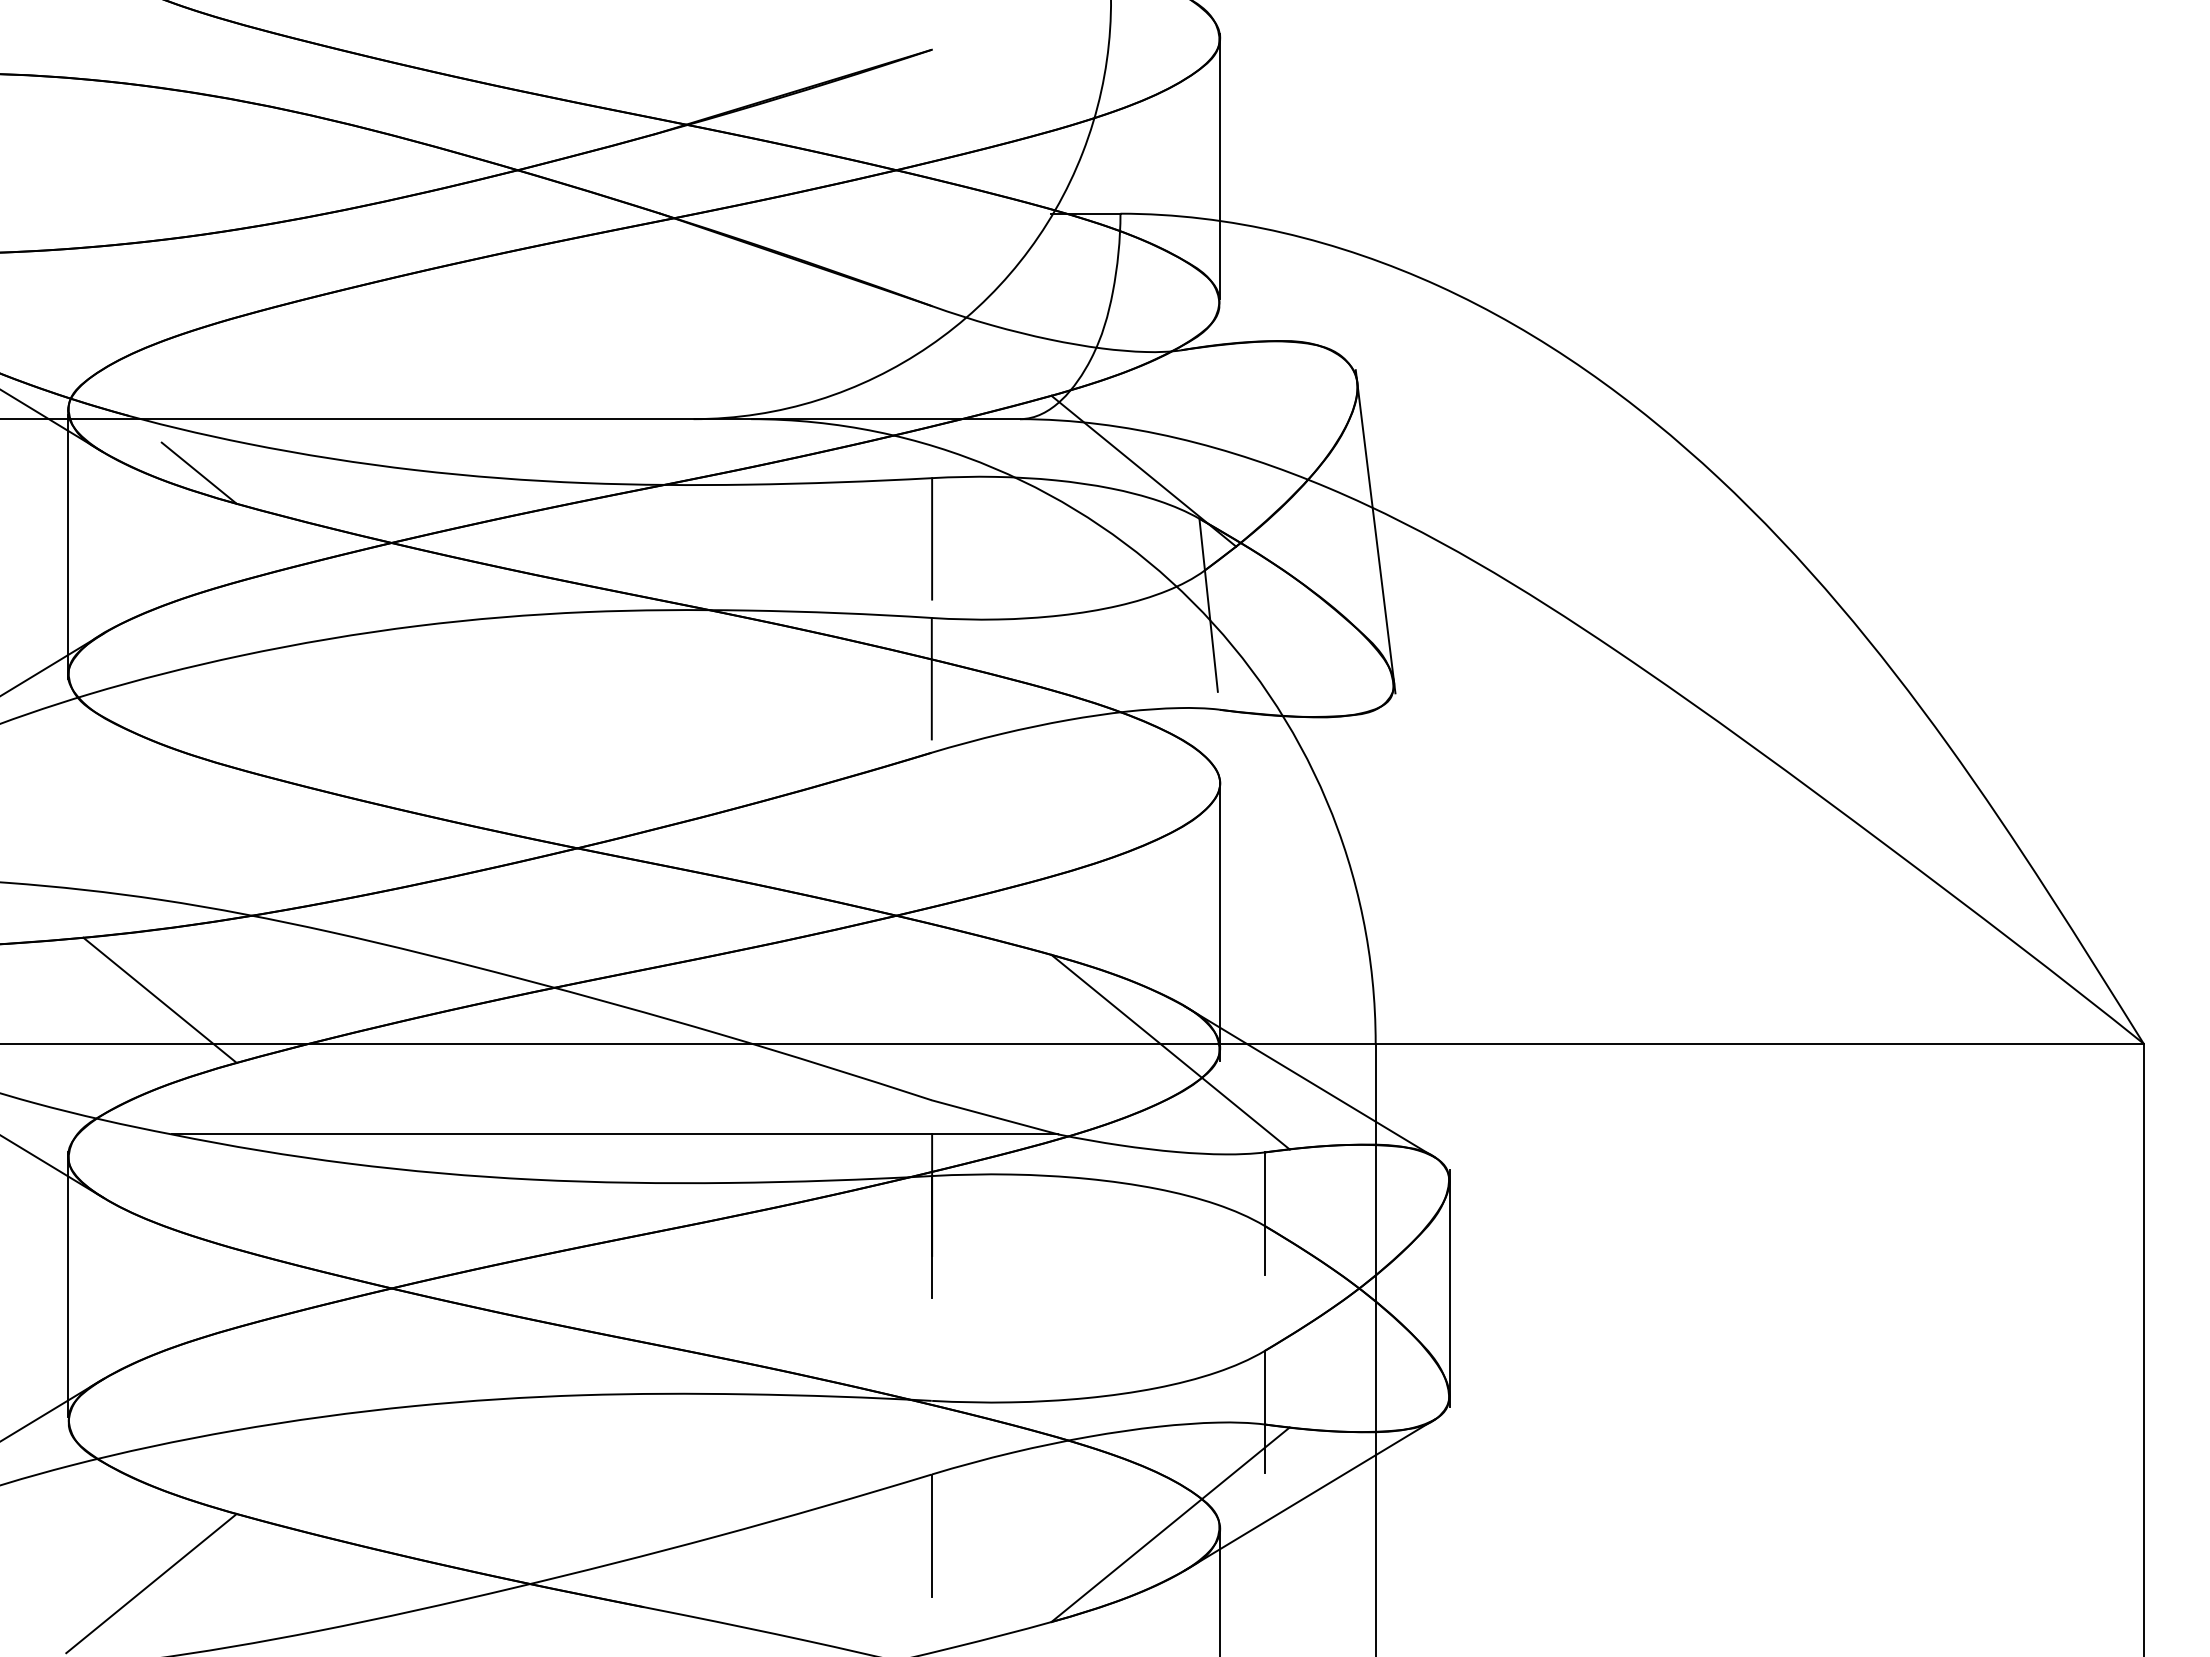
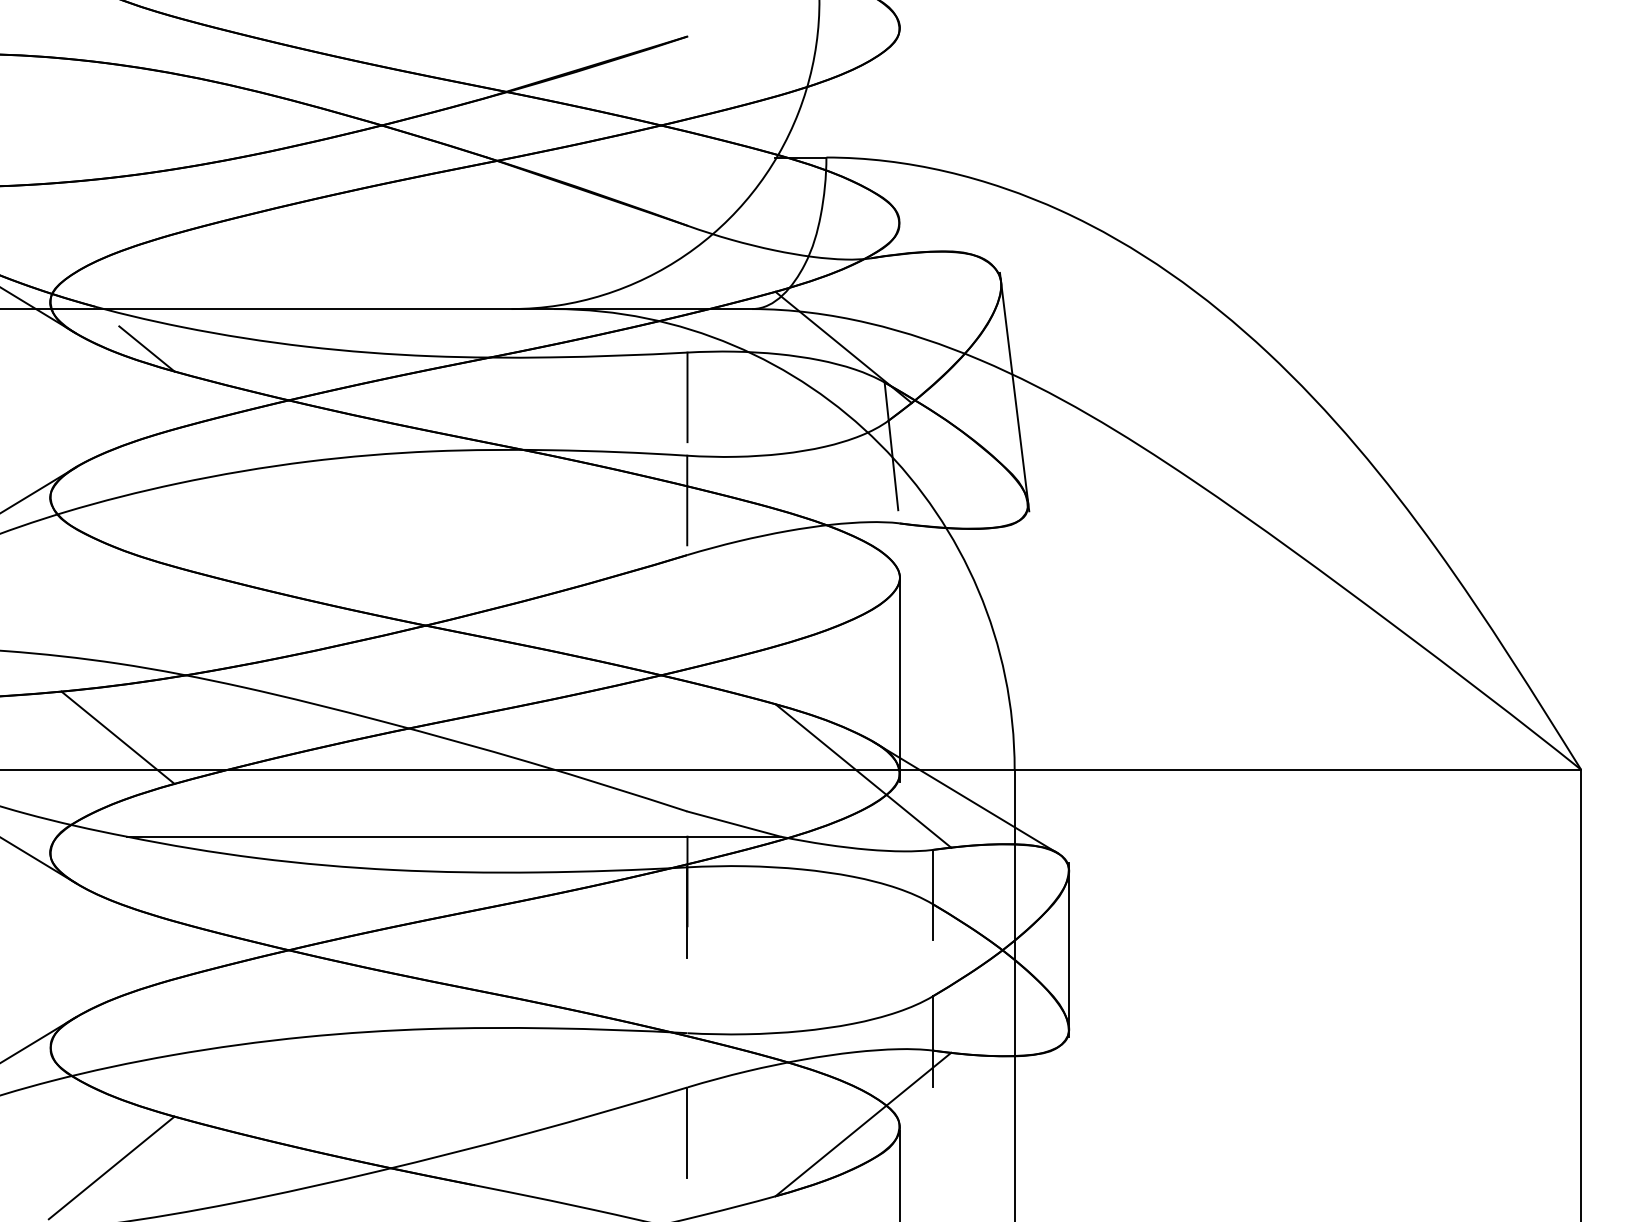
line: (1220, 166) -> (900, 122), removed
line: (67, 546) -> (49, 402), removed
line: (67, 1284) -> (49, 947), removed
line: (1309, 1494) -> (965, 1102), removed

